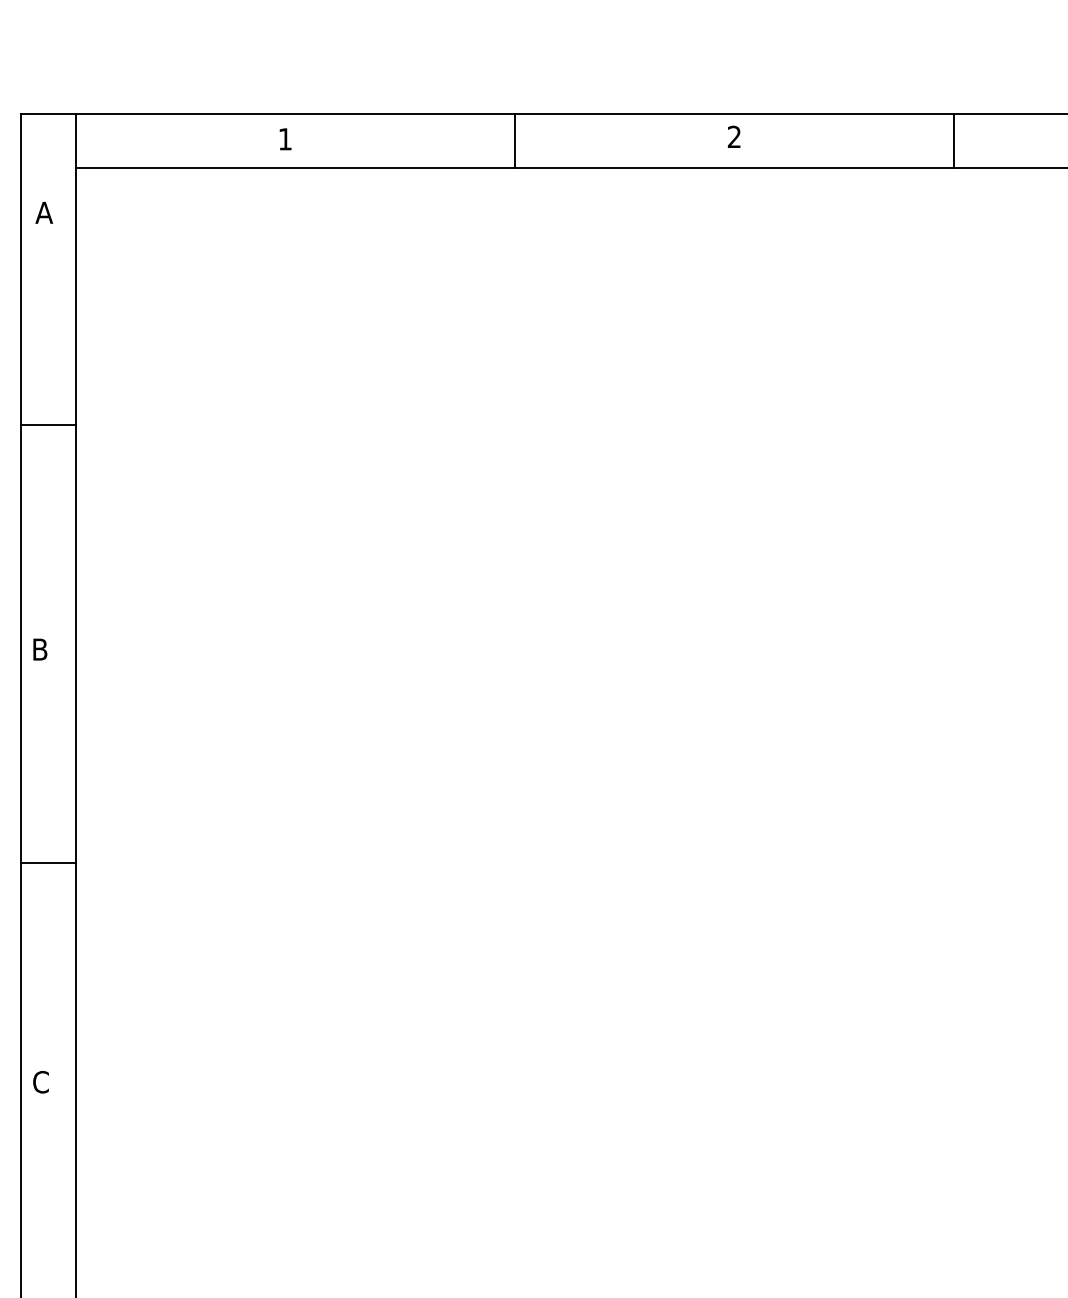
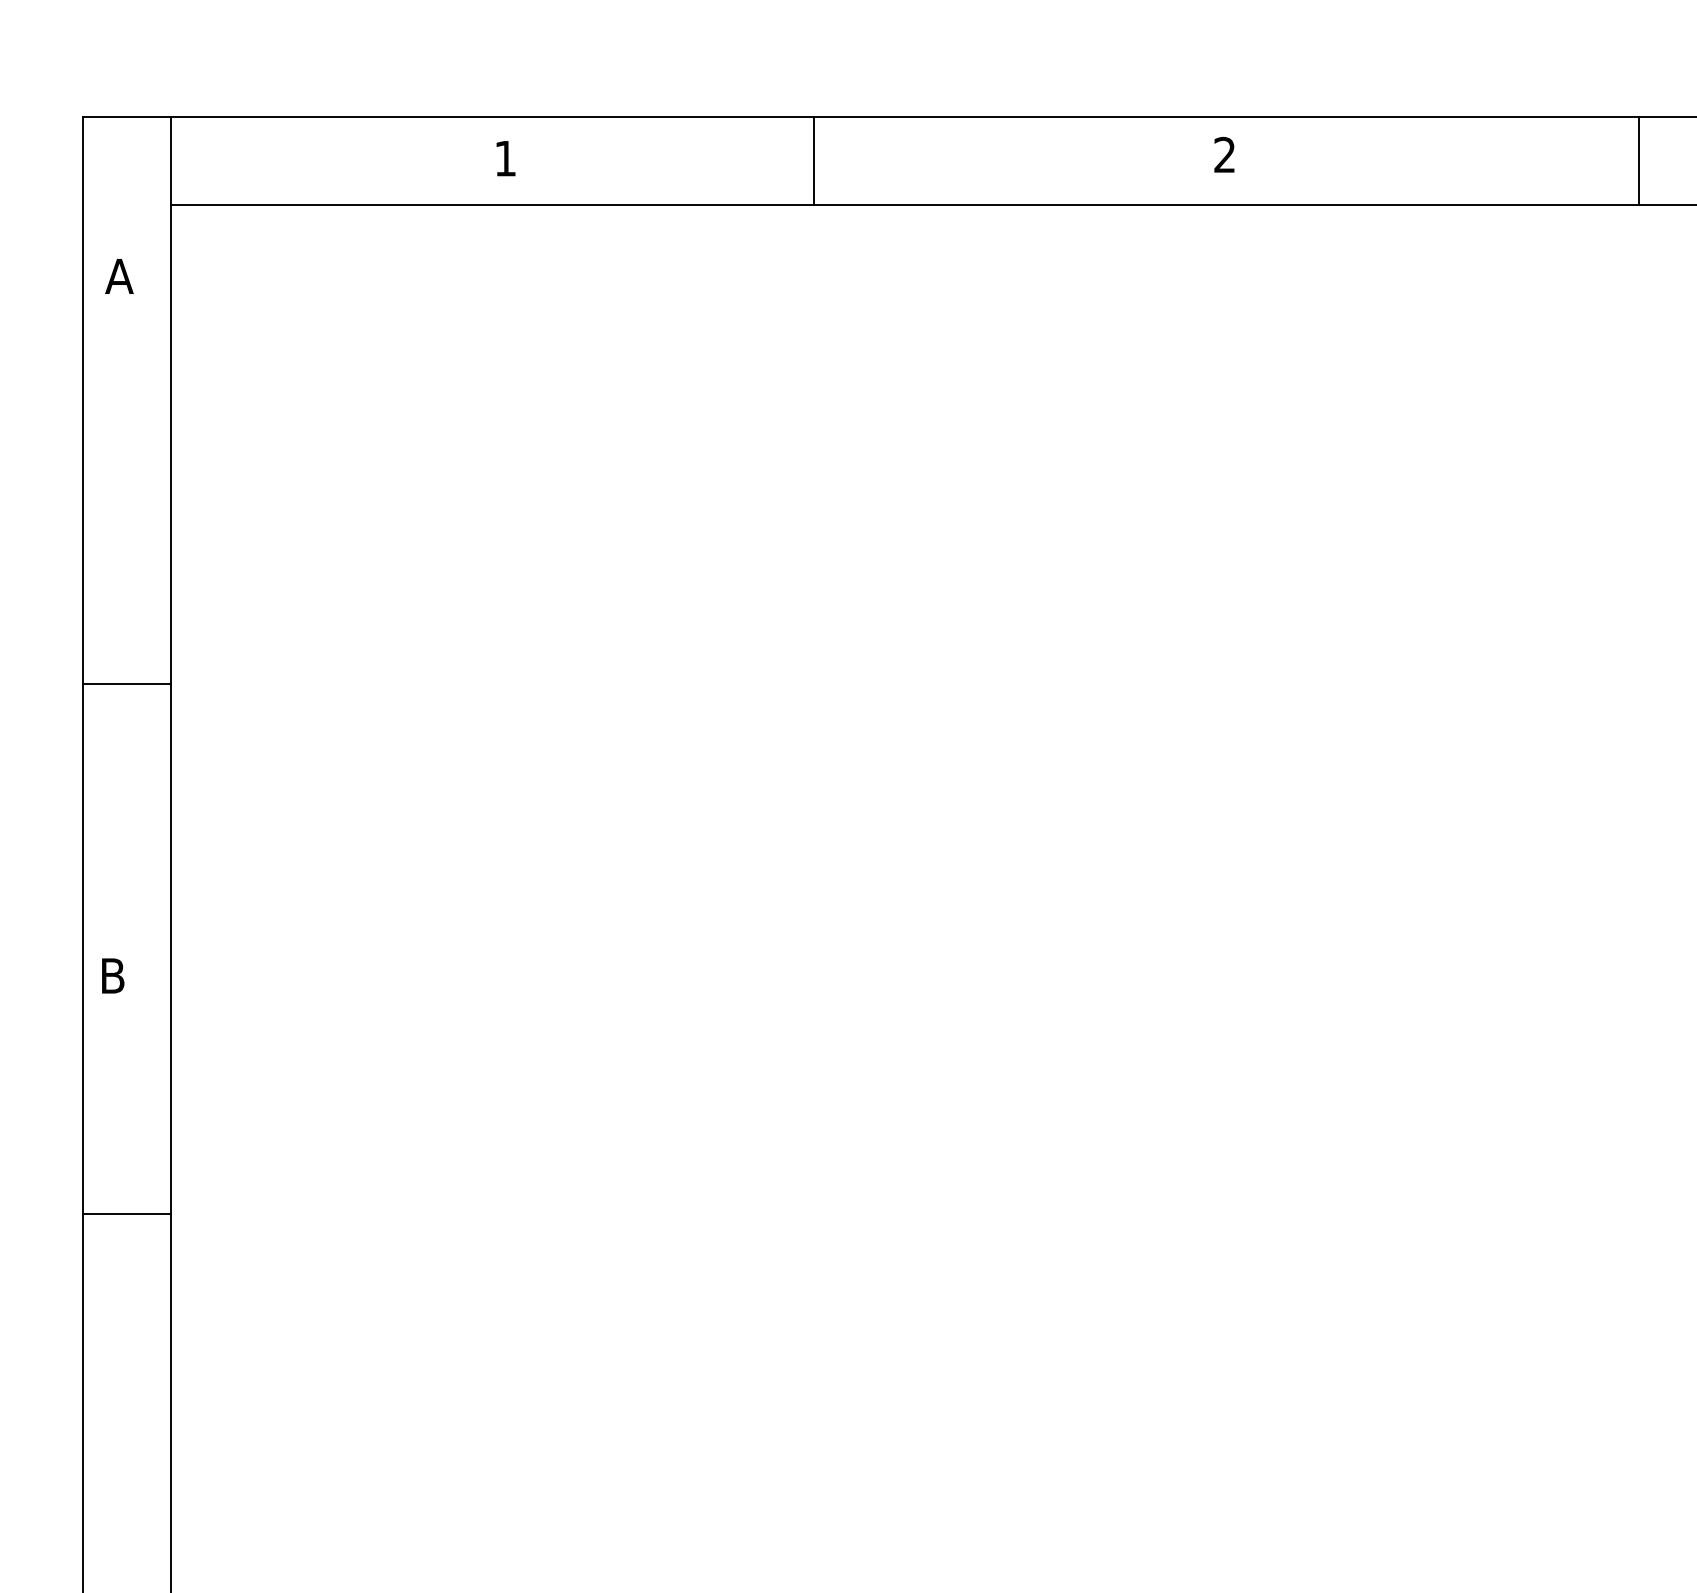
line: (515, 140) -> (814, 160), moved
line: (953, 140) -> (1638, 160), moved
line: (48, 424) -> (126, 684), moved
line: (48, 863) -> (126, 1214), moved

